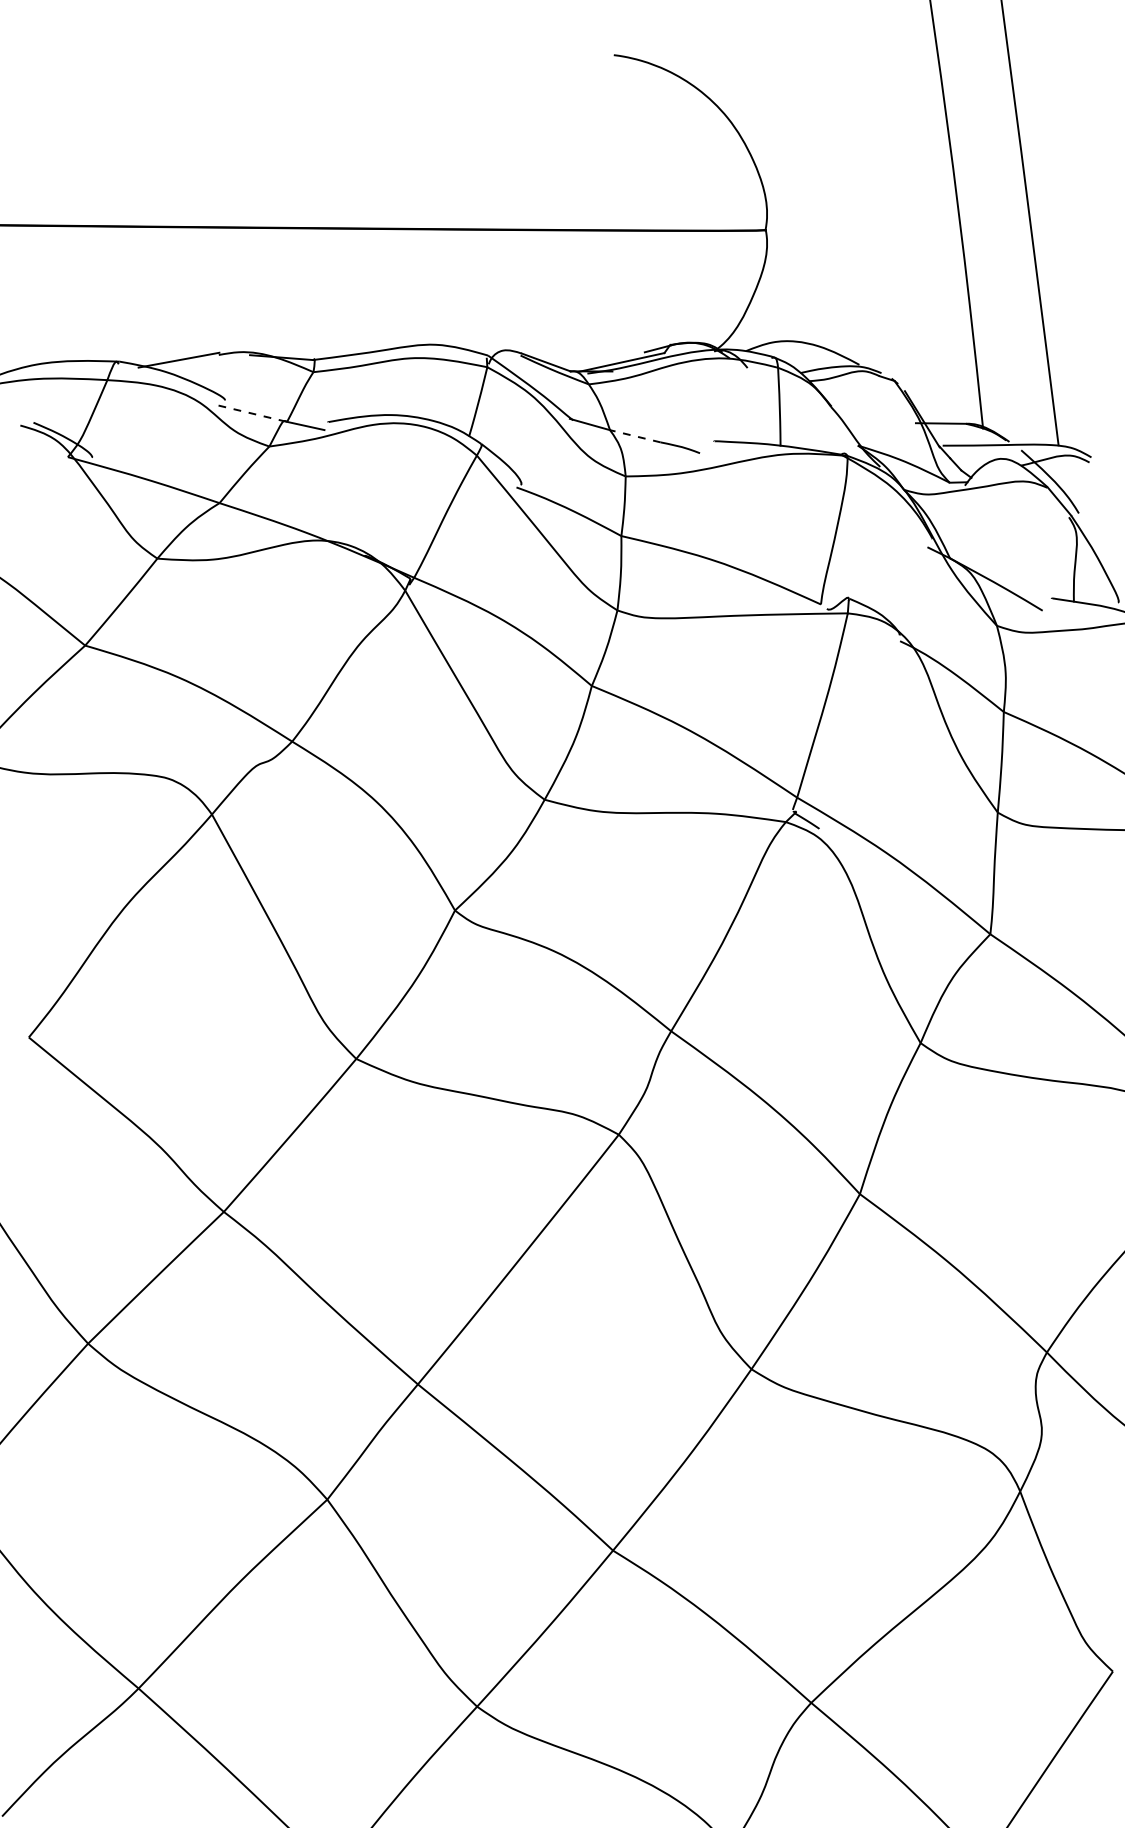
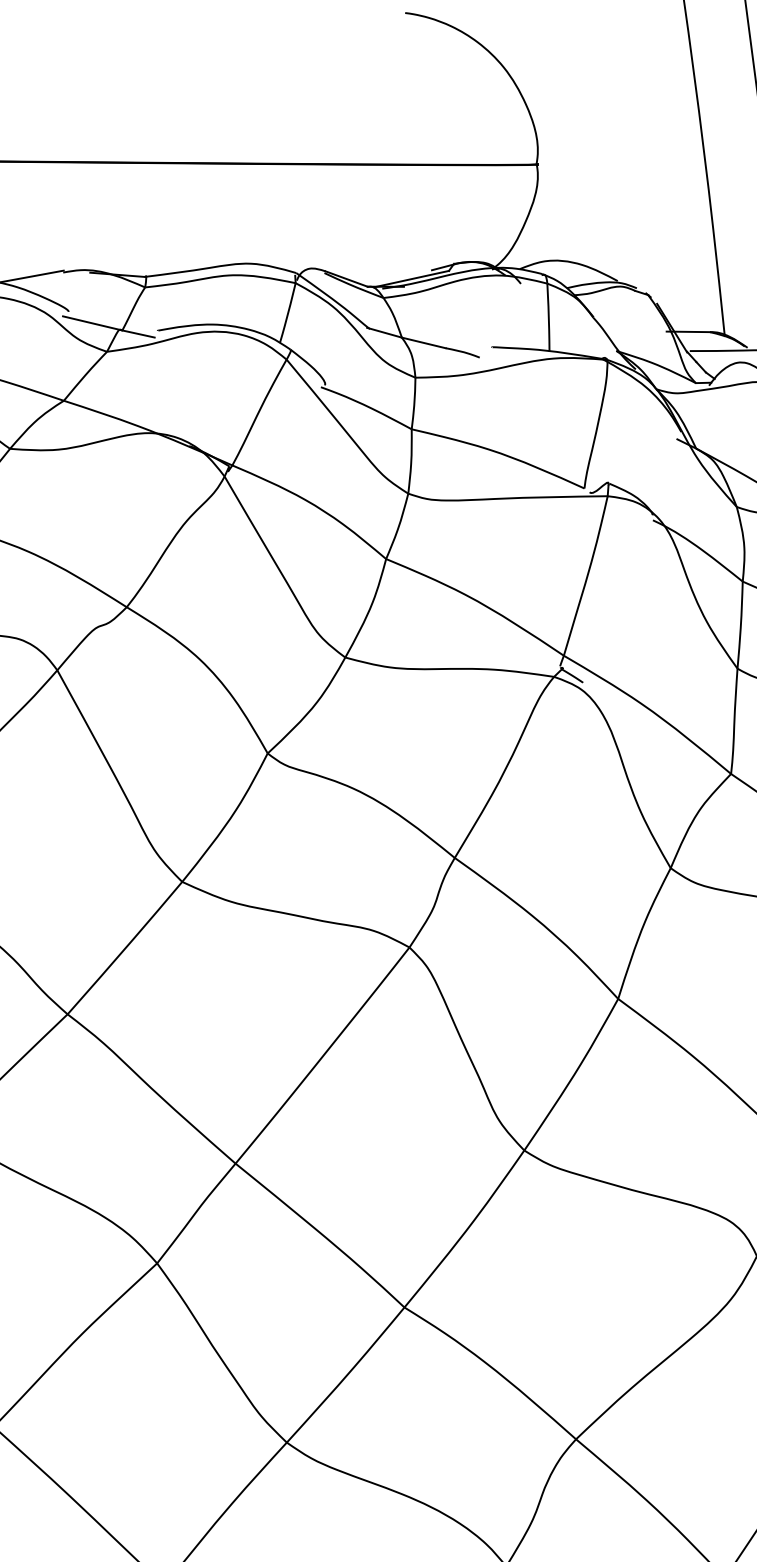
line: (253, 413) -> (93, 323), dashed -> solid
line: (634, 436) -> (423, 343), dashed -> solid

